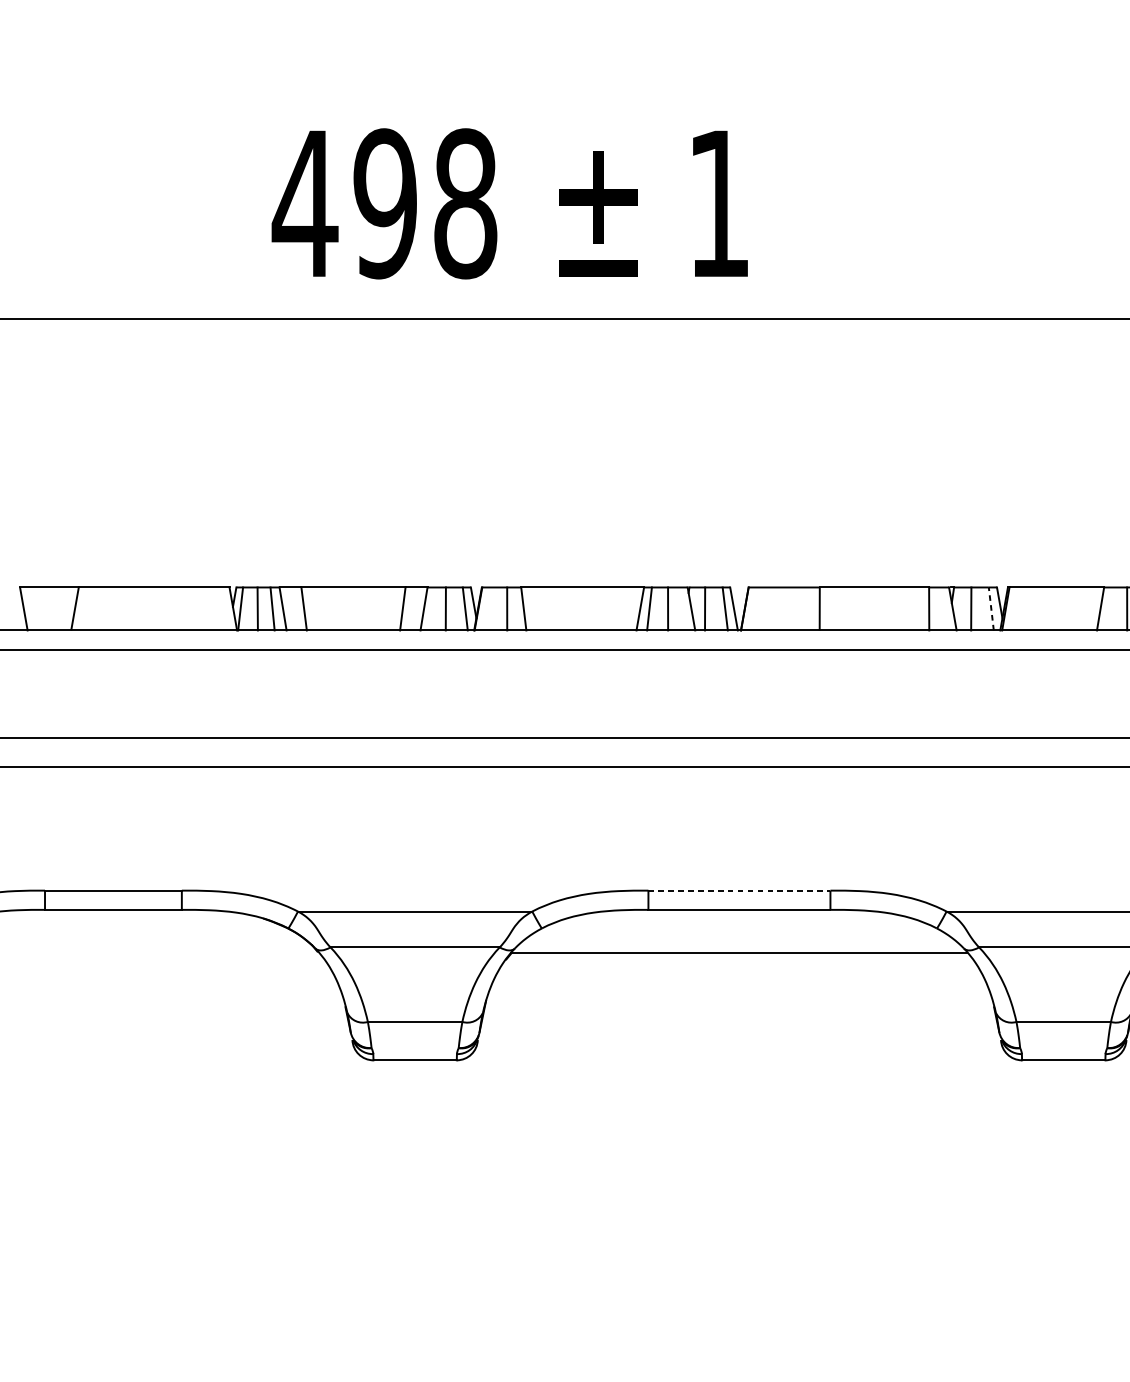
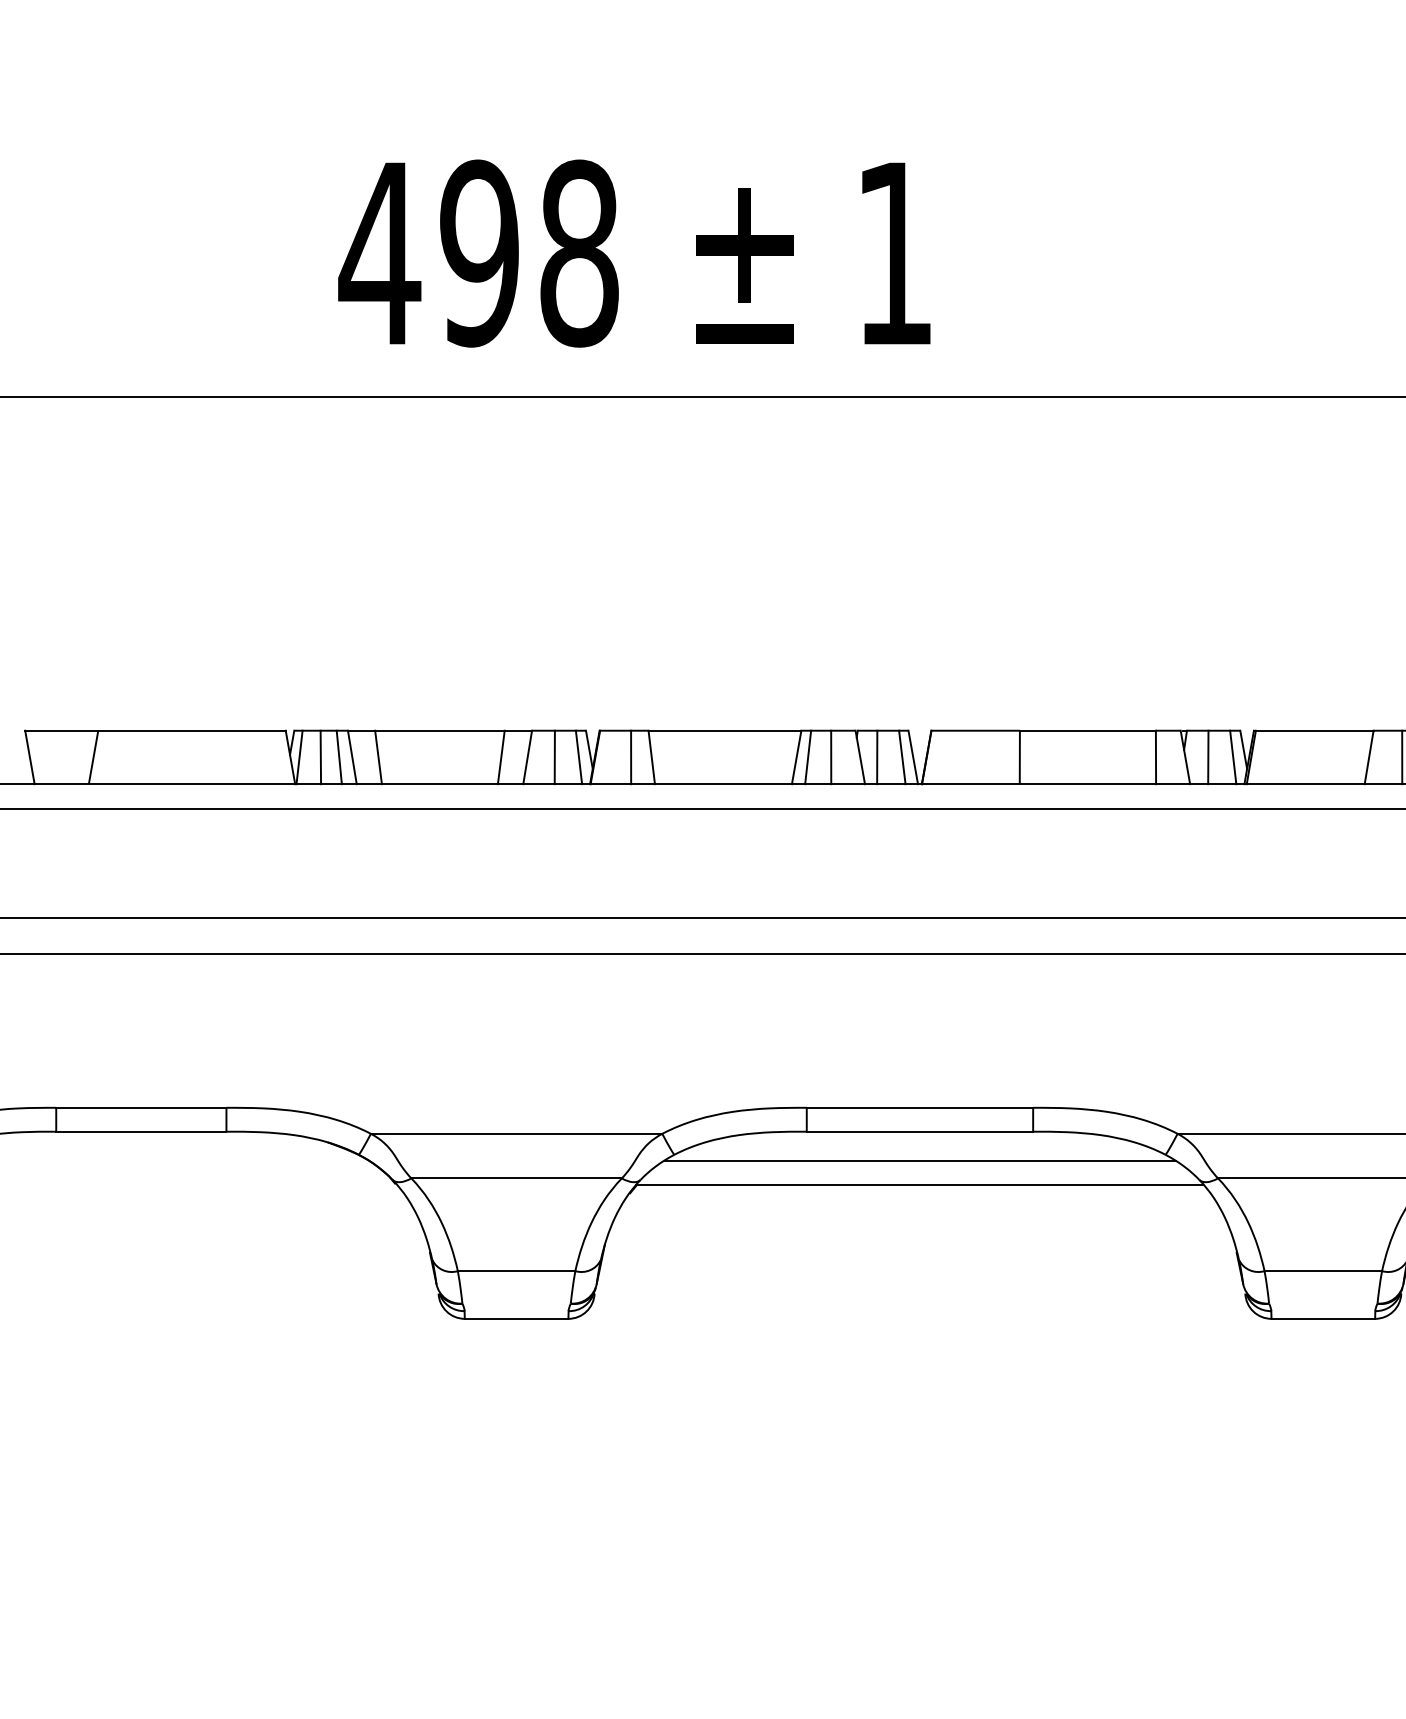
line: (991, 608) -> (1233, 757), dashed -> solid
line: (739, 890) -> (920, 1107), dashed -> solid
line: (739, 933) -> (919, 1160), added

